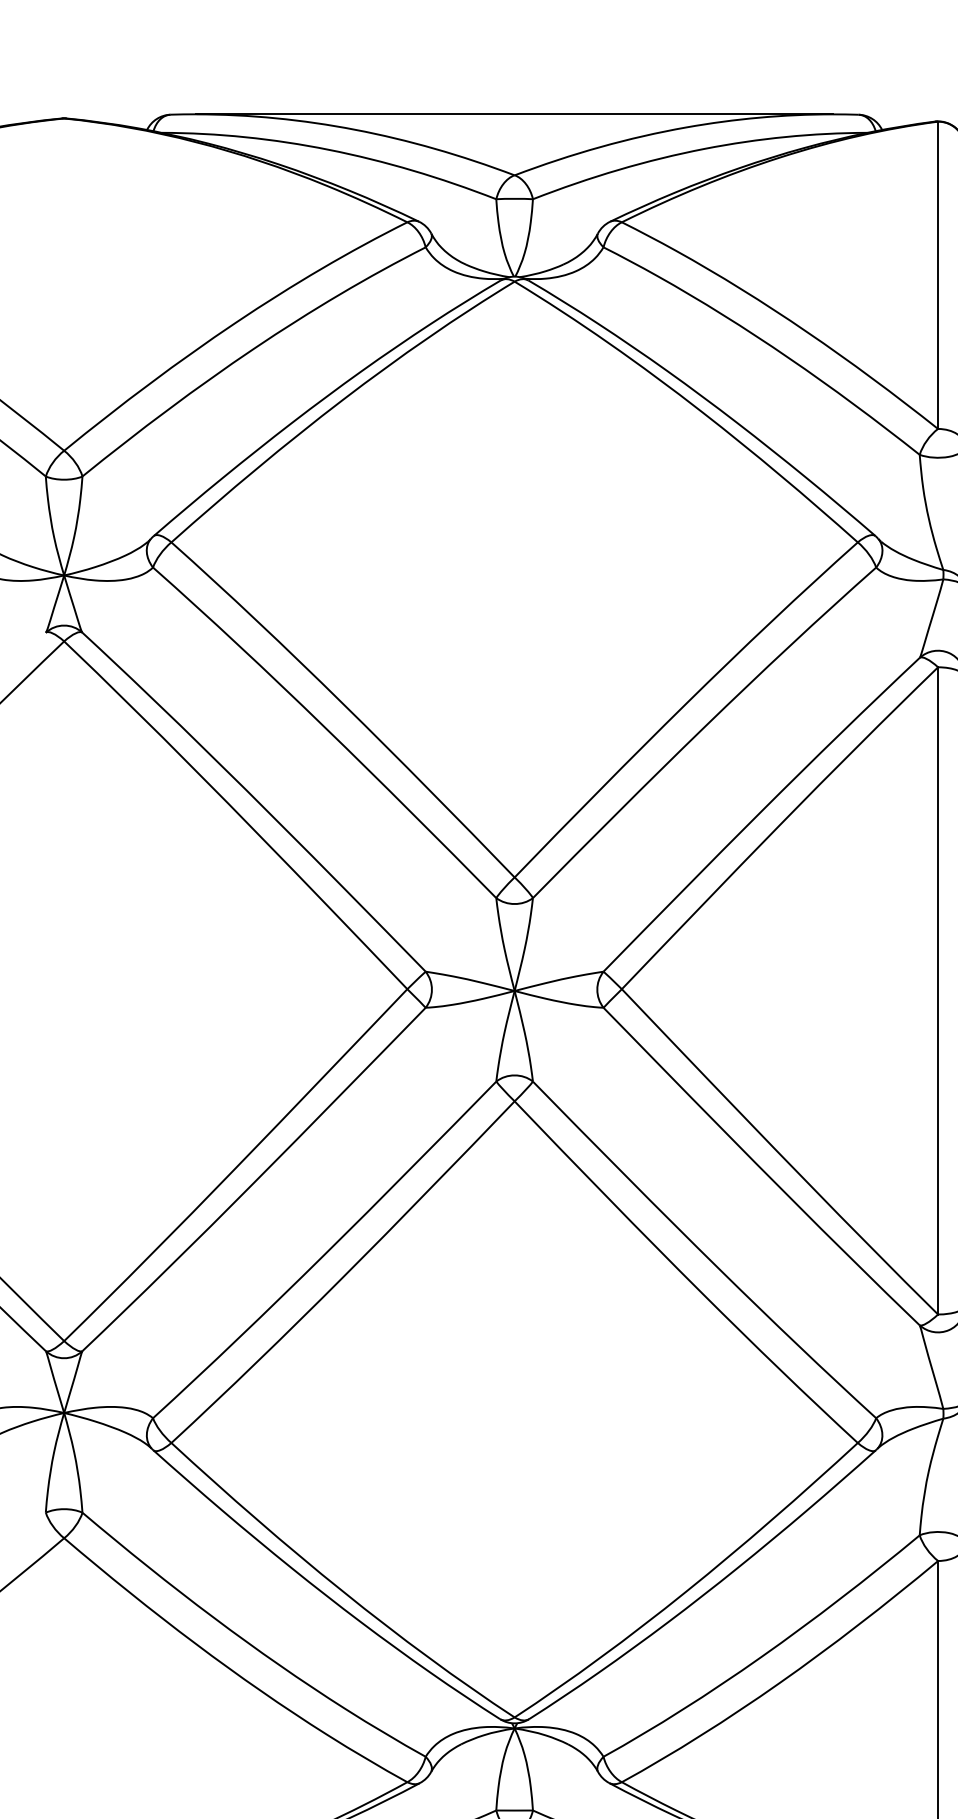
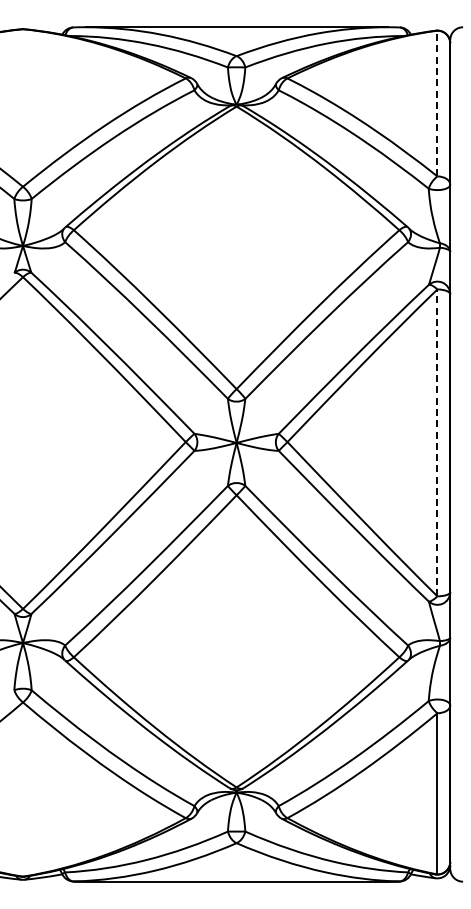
line: (938, 275) -> (437, 103), solid -> dashed
line: (938, 990) -> (437, 442), solid -> dashed

